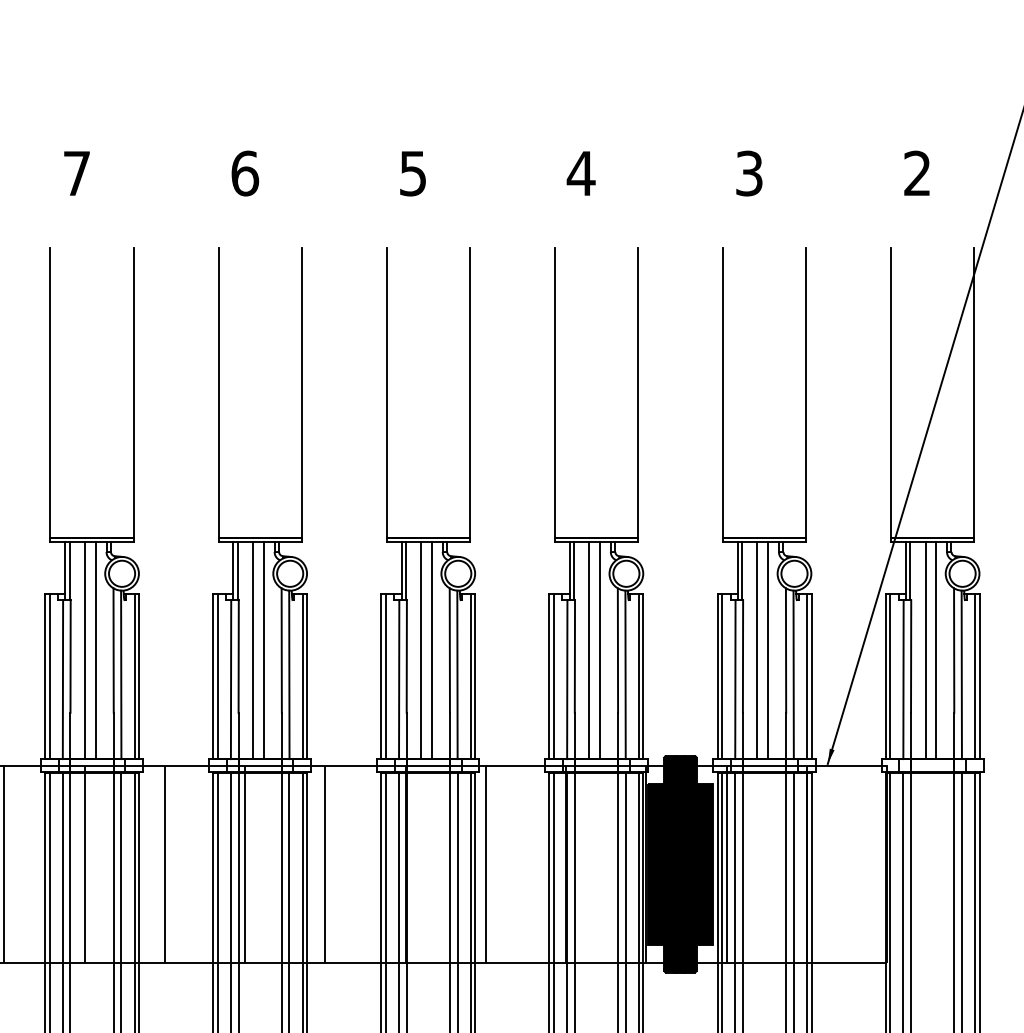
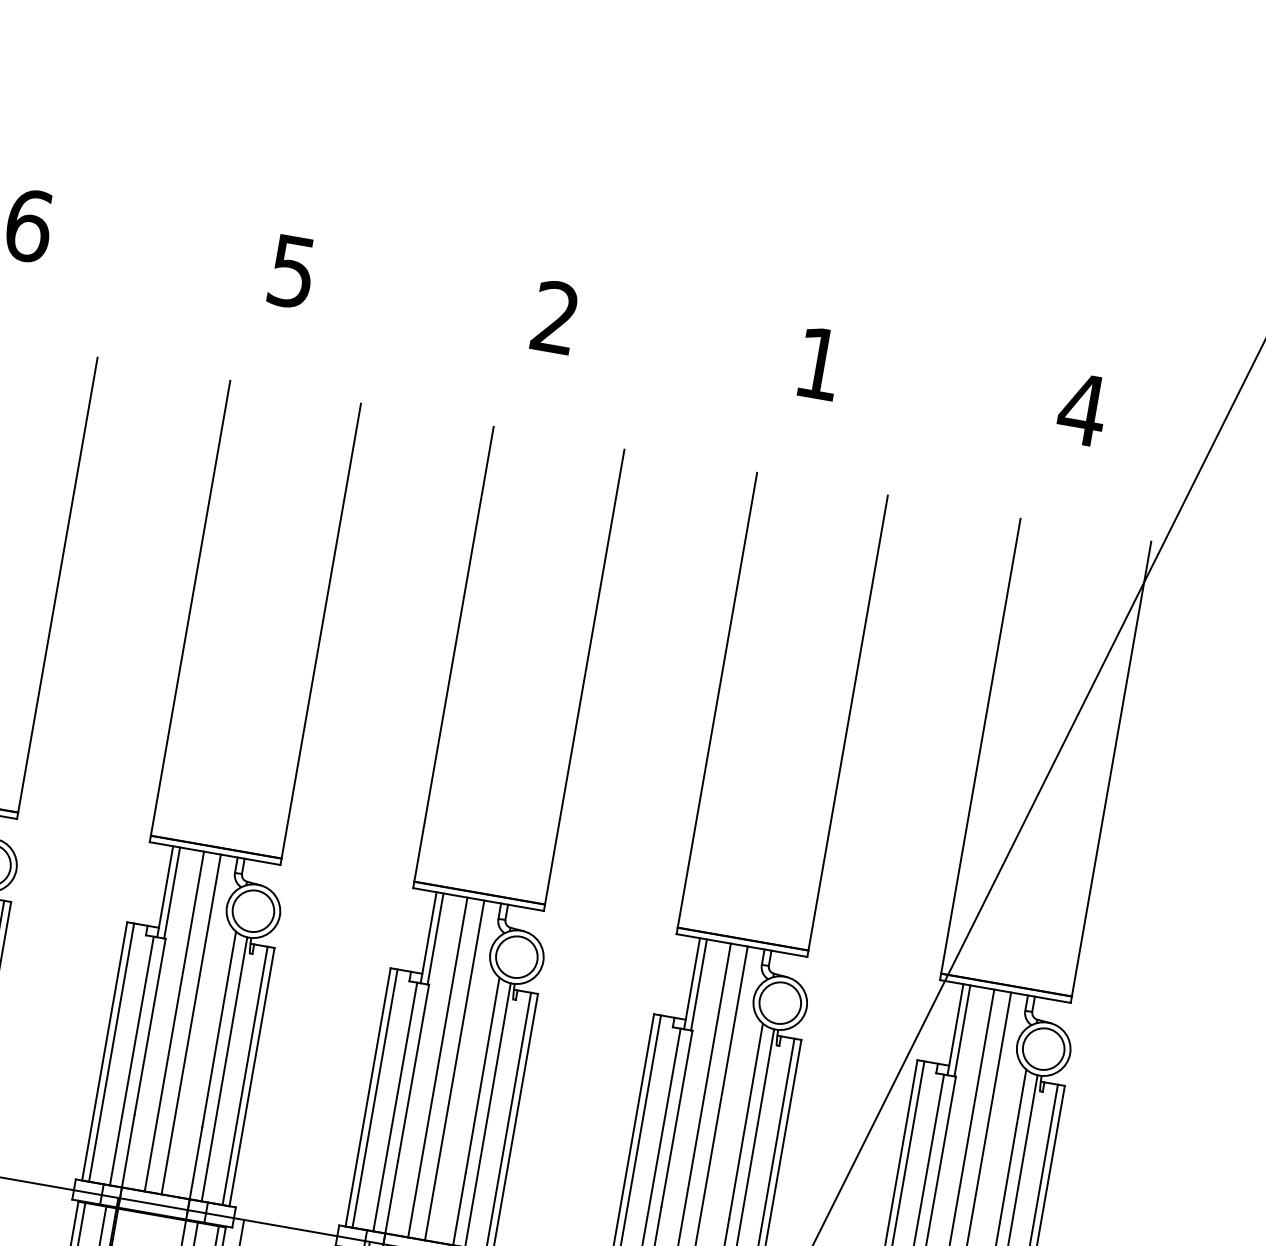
text: (580, 172) -> (554, 315), 4 -> 2
text: (917, 172) -> (1082, 407), 2 -> 4
text: (749, 173) -> (819, 363), 3 -> 1

